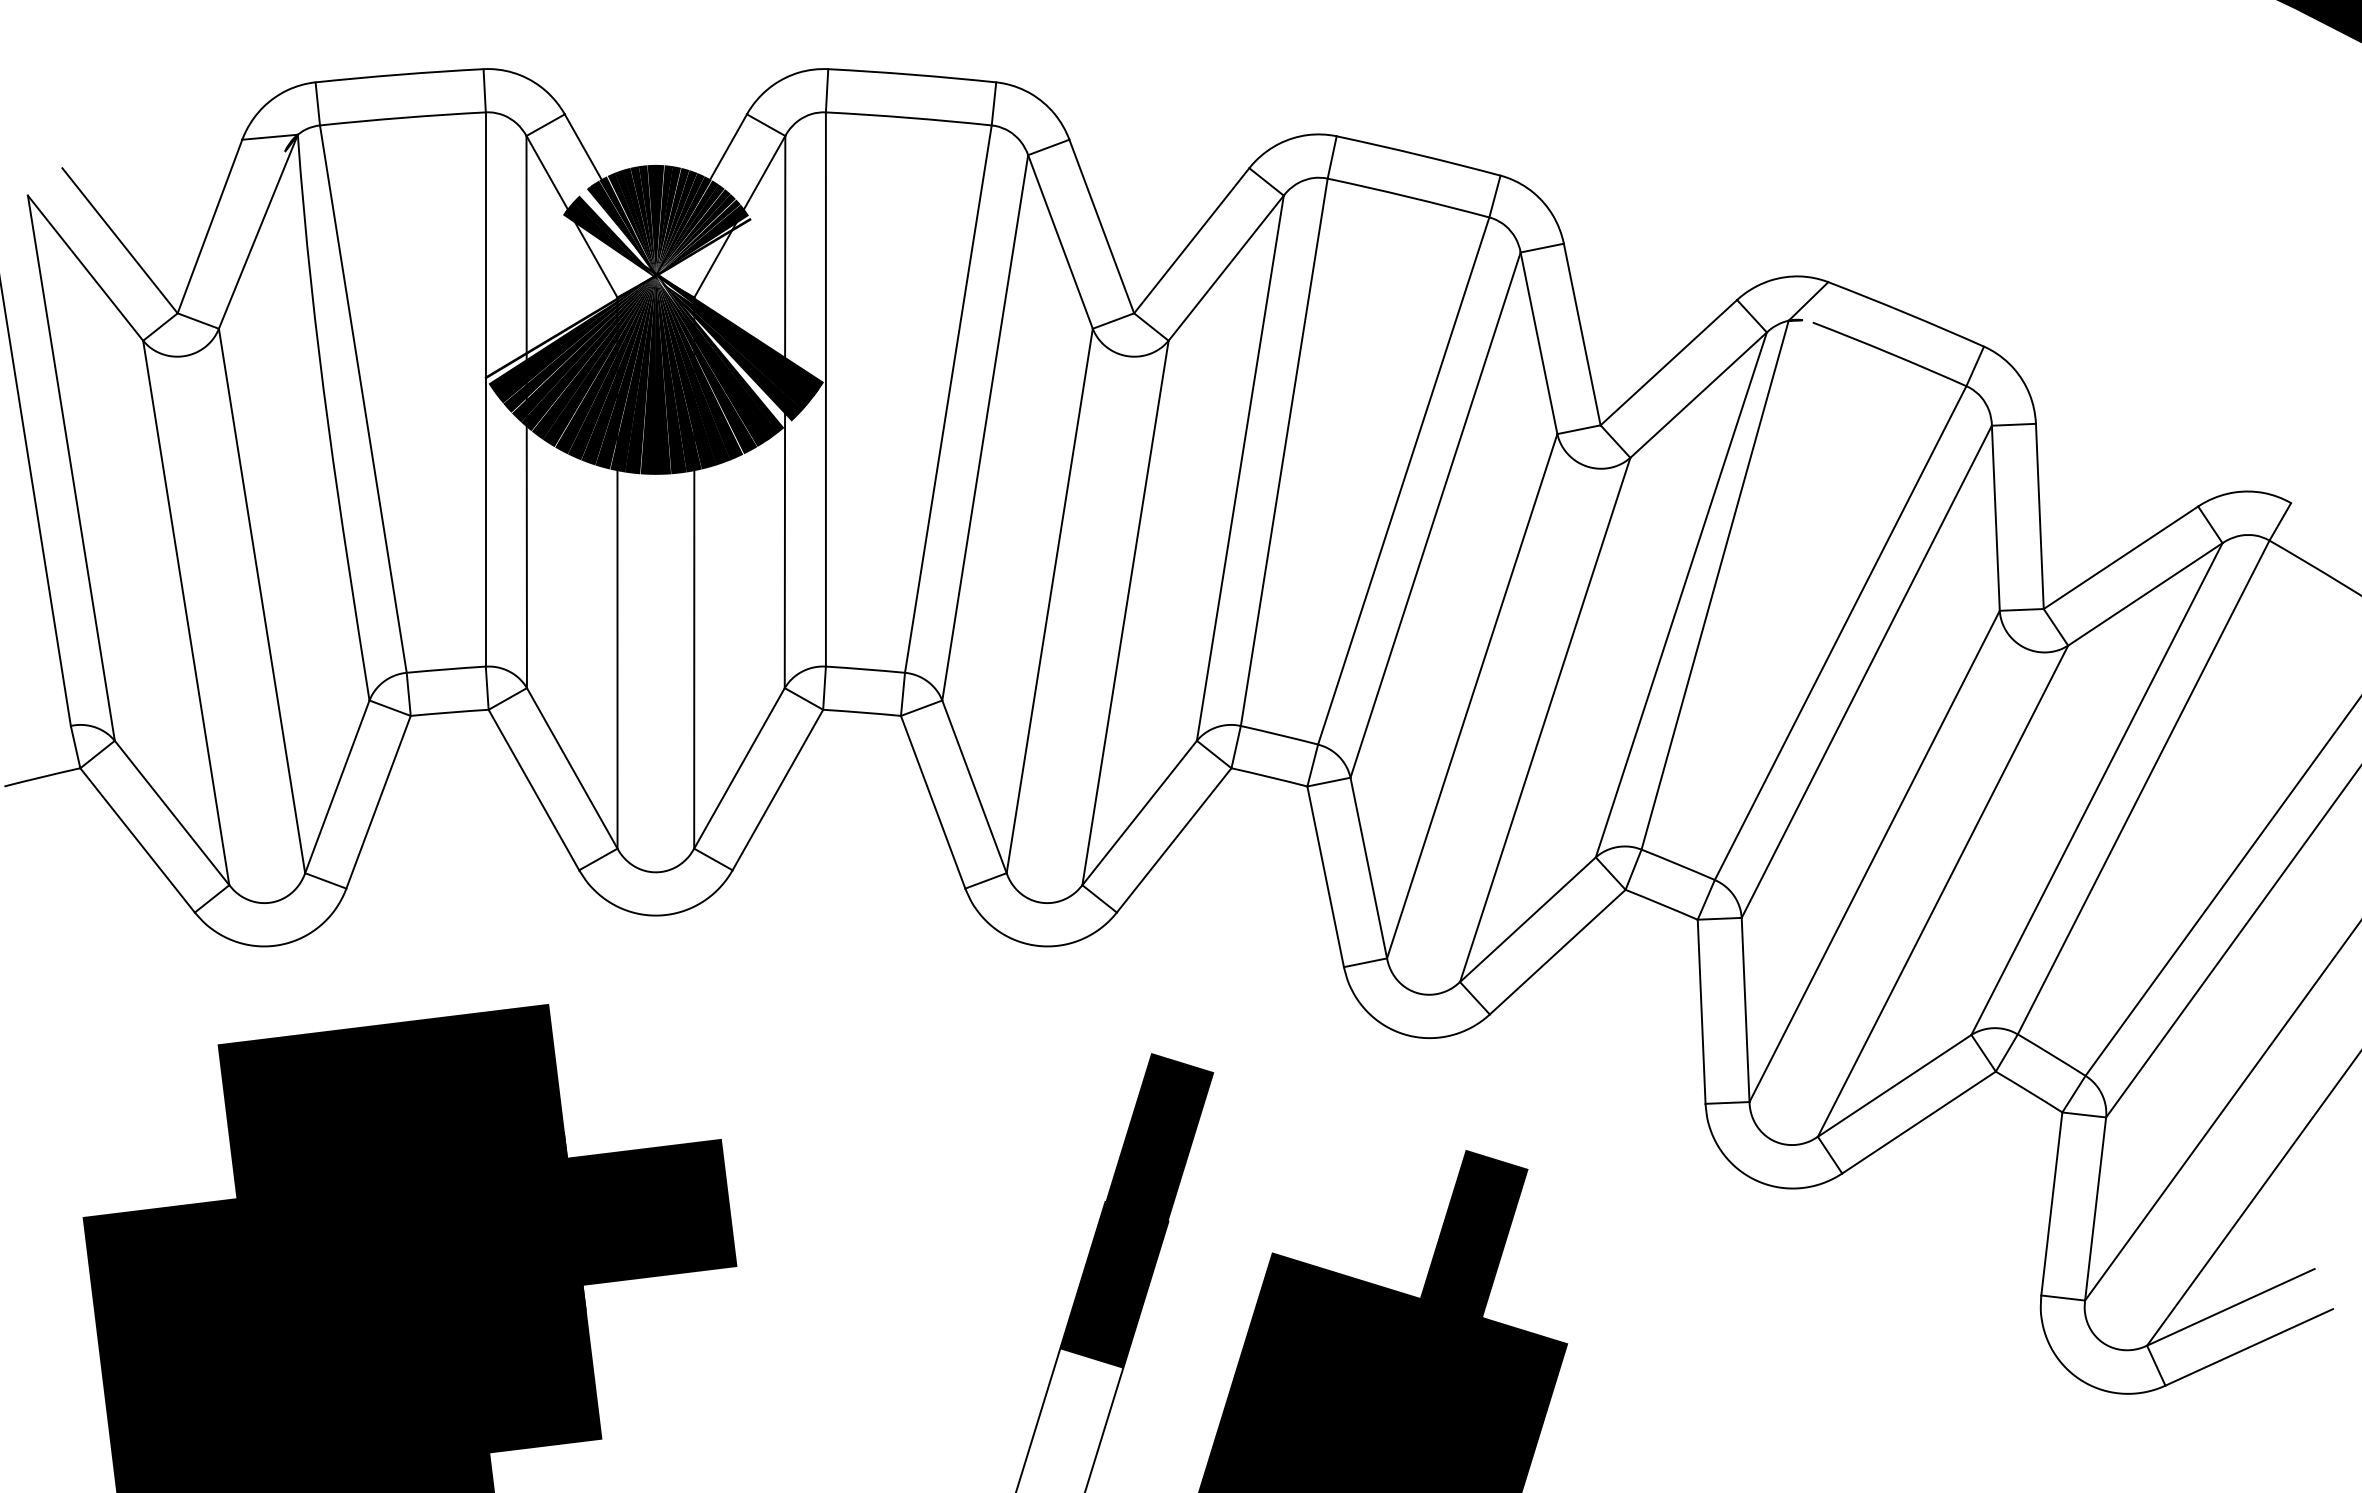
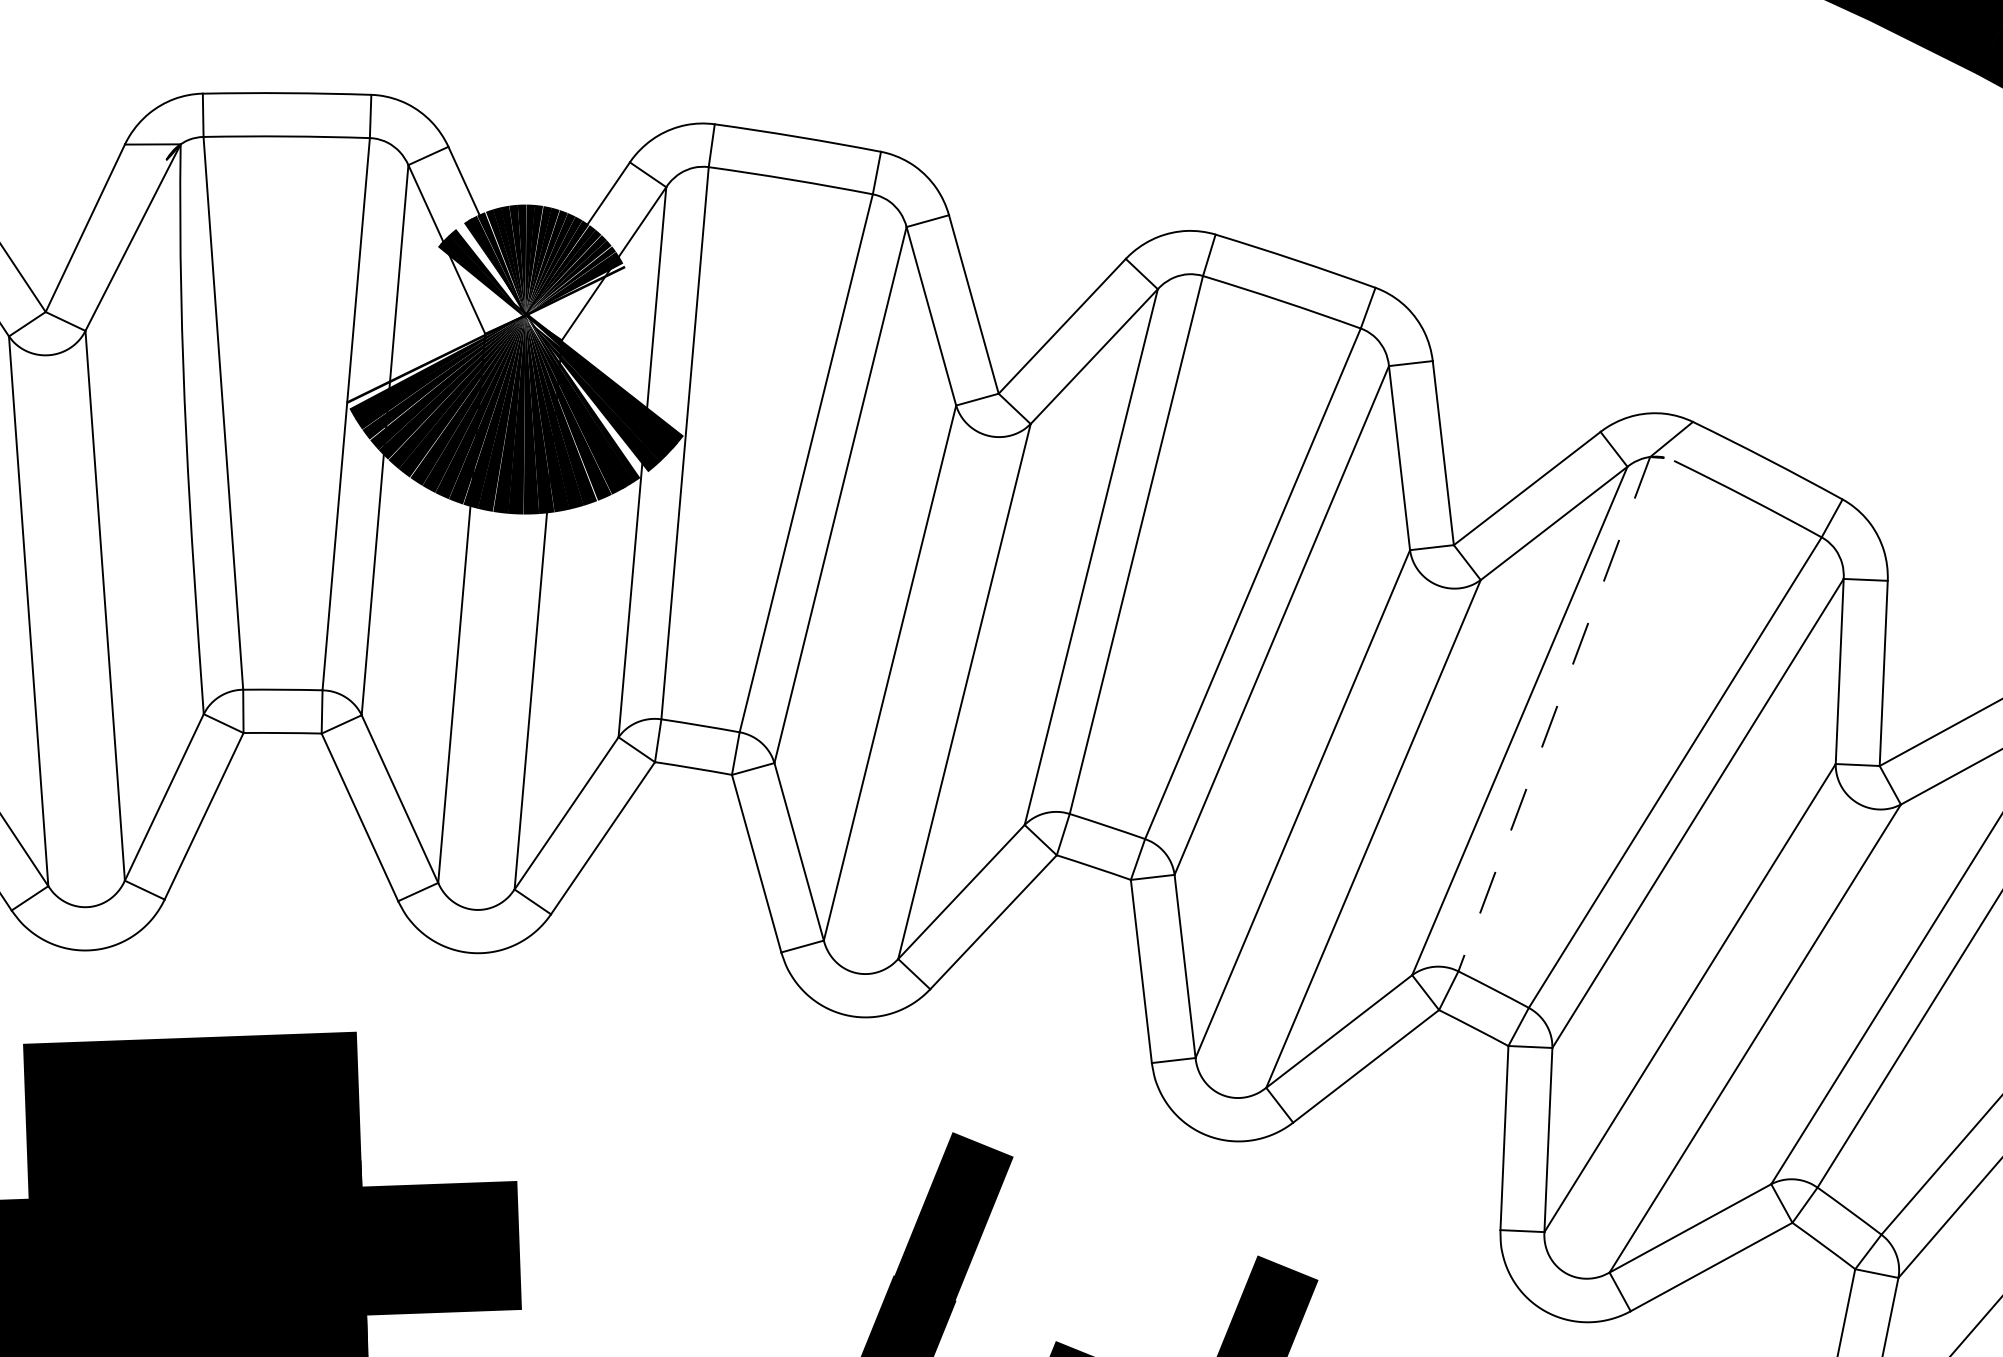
line: (1715, 585) -> (1554, 714), solid -> dashed

